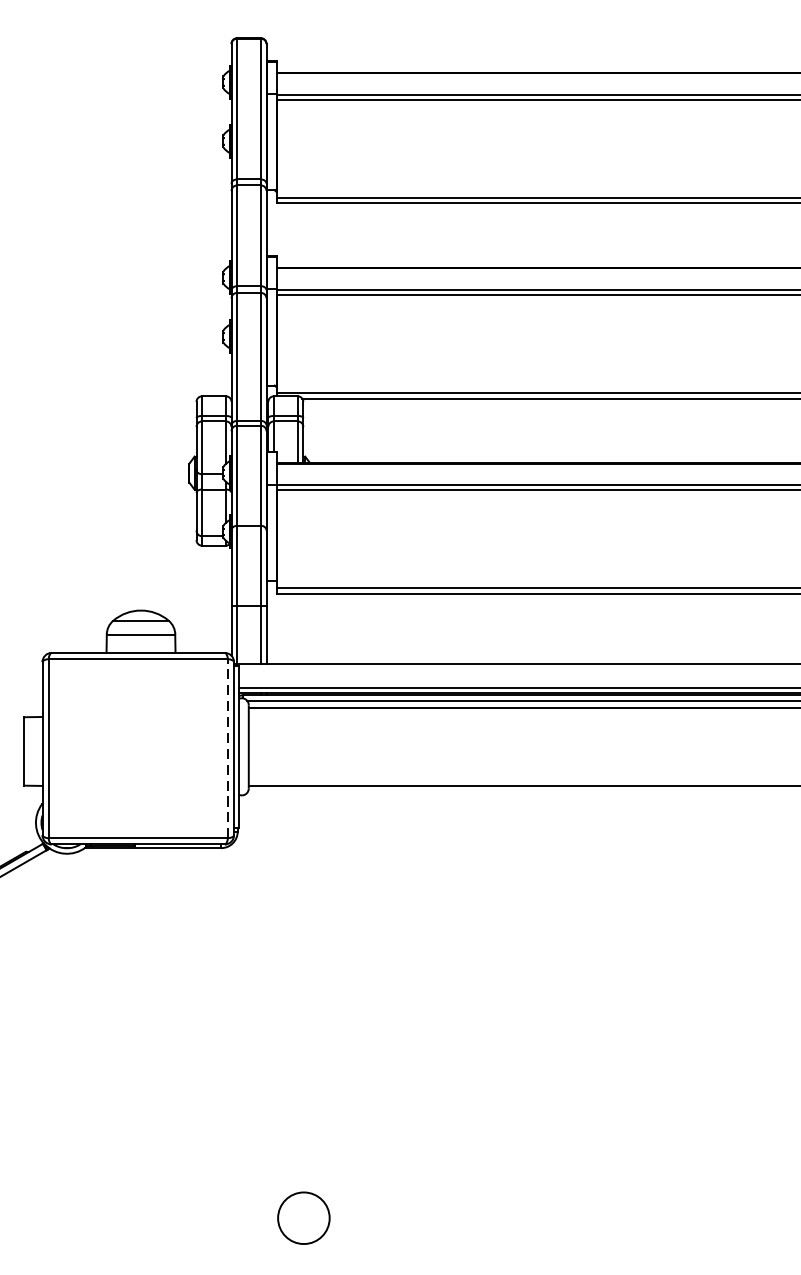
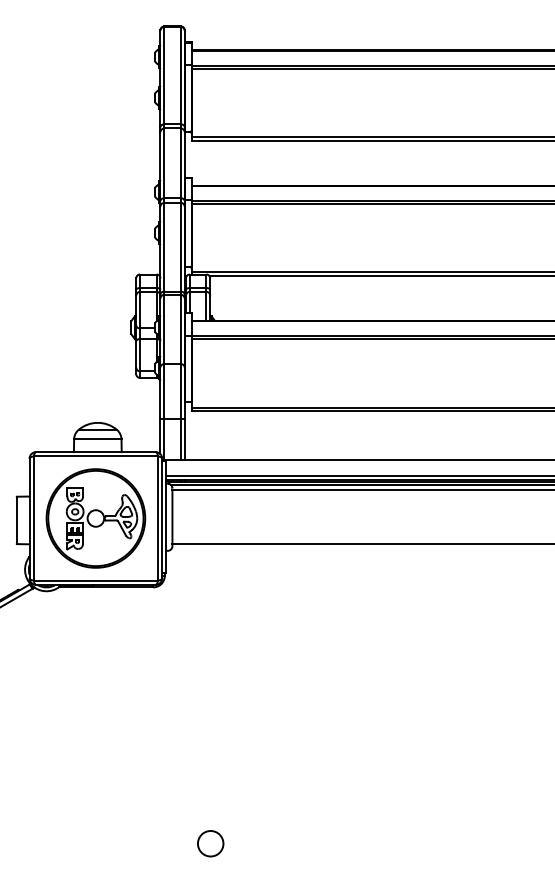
part: (137, 748) -> (95, 518), added
line: (227, 748) -> (157, 518), dashed -> solid
circle: (303, 1218) -> (210, 843), size x0.71

